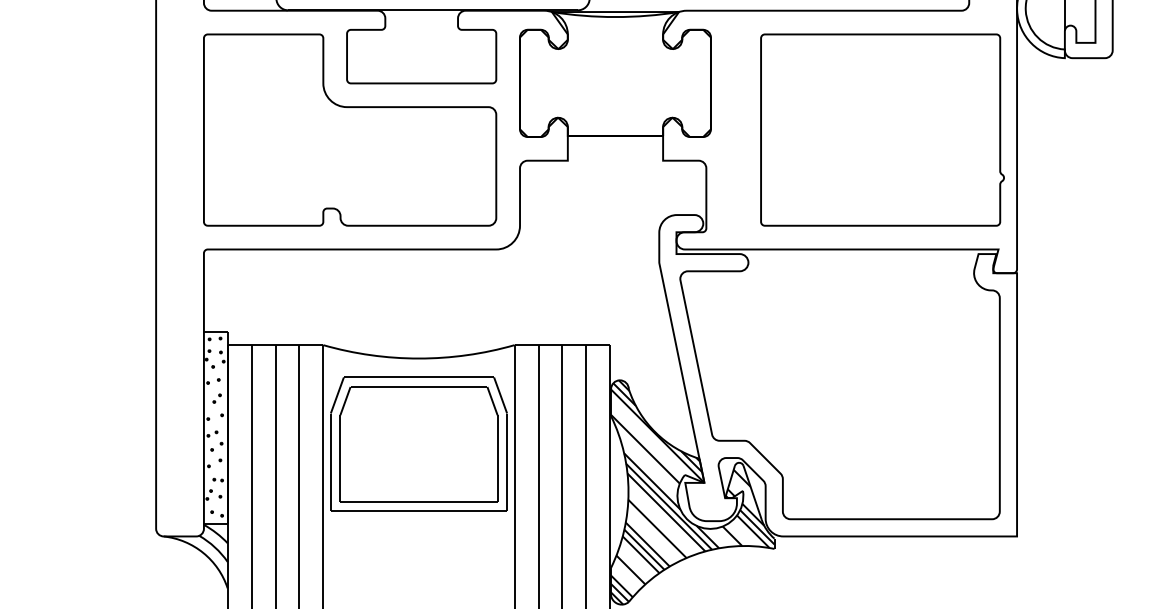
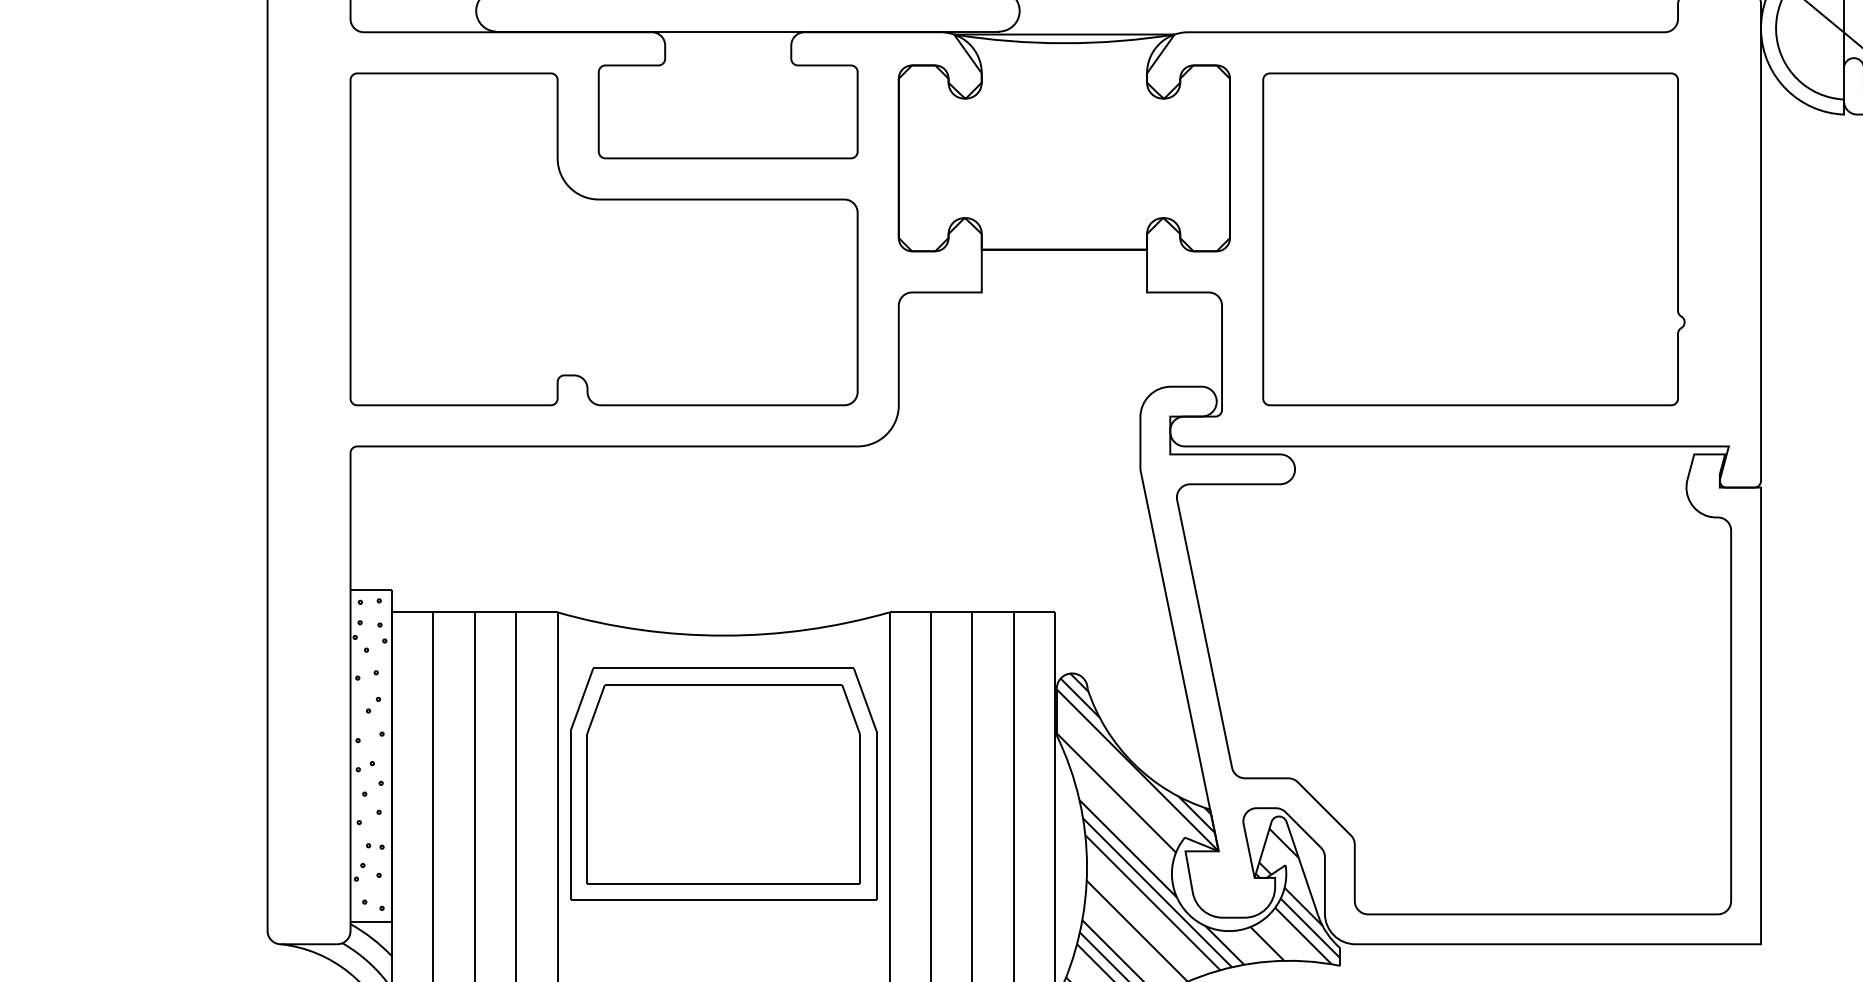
part: (882, 129) -> (1473, 238), moved

